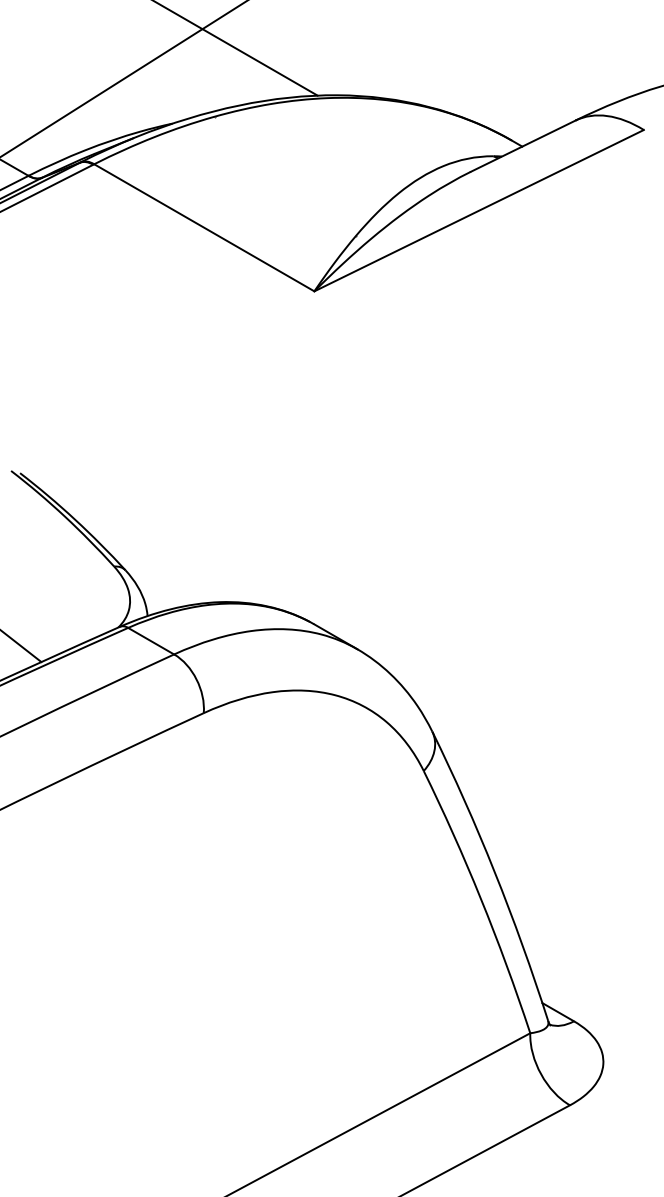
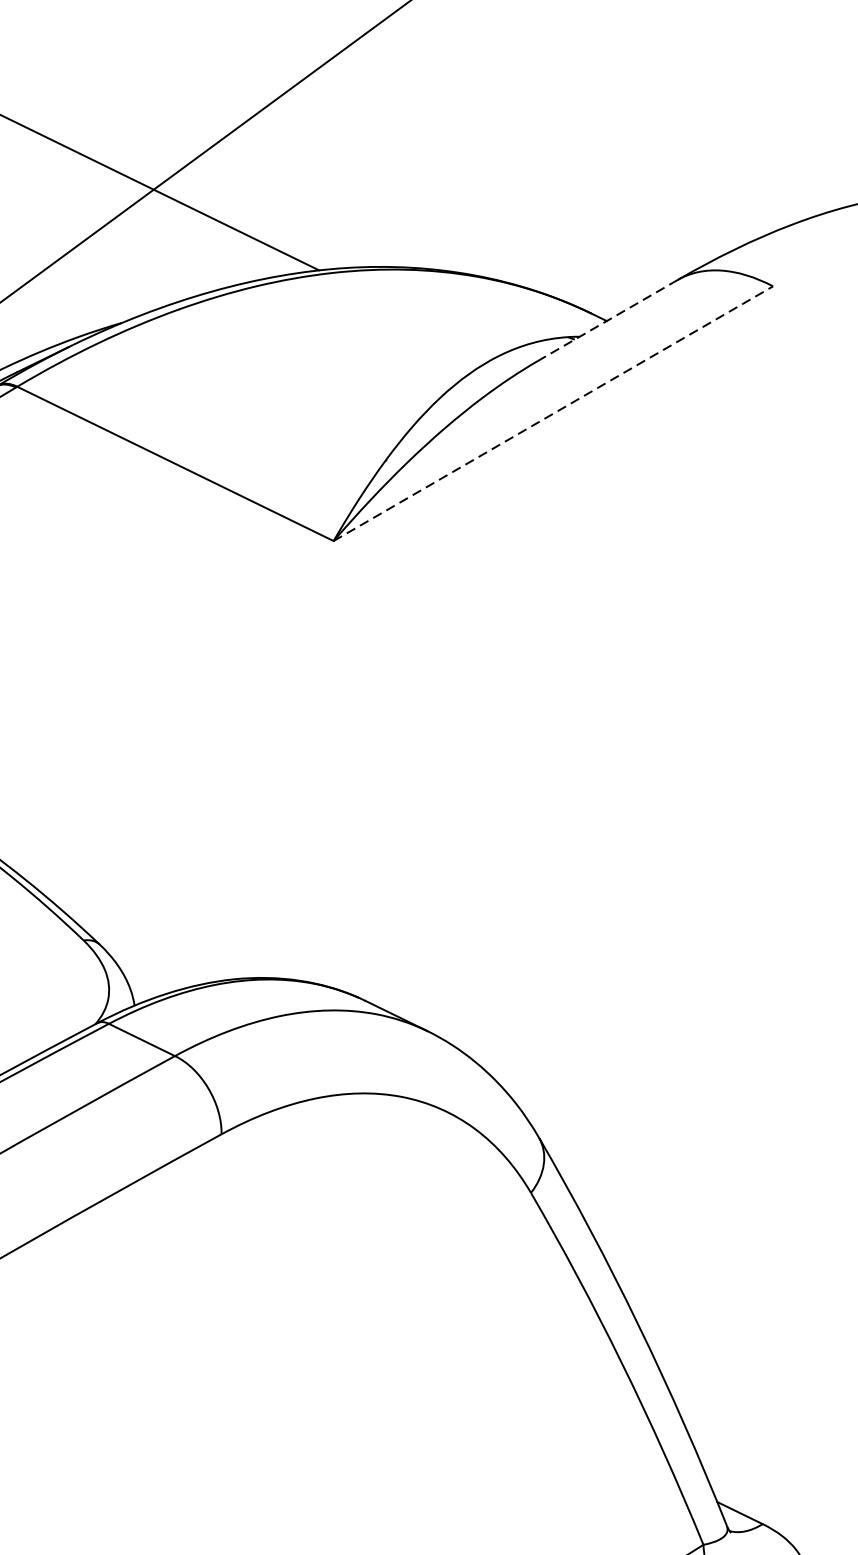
line: (522, 146) -> (607, 320), solid -> dashed
line: (479, 210) -> (553, 413), solid -> dashed

